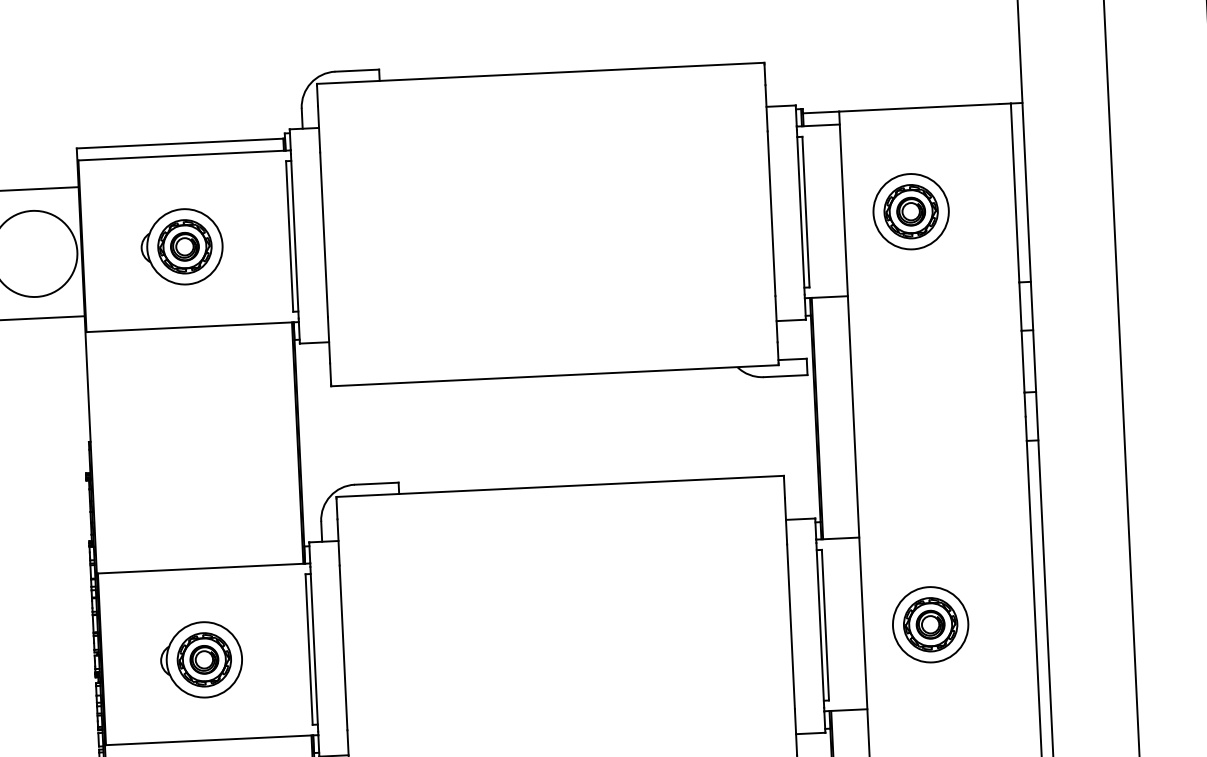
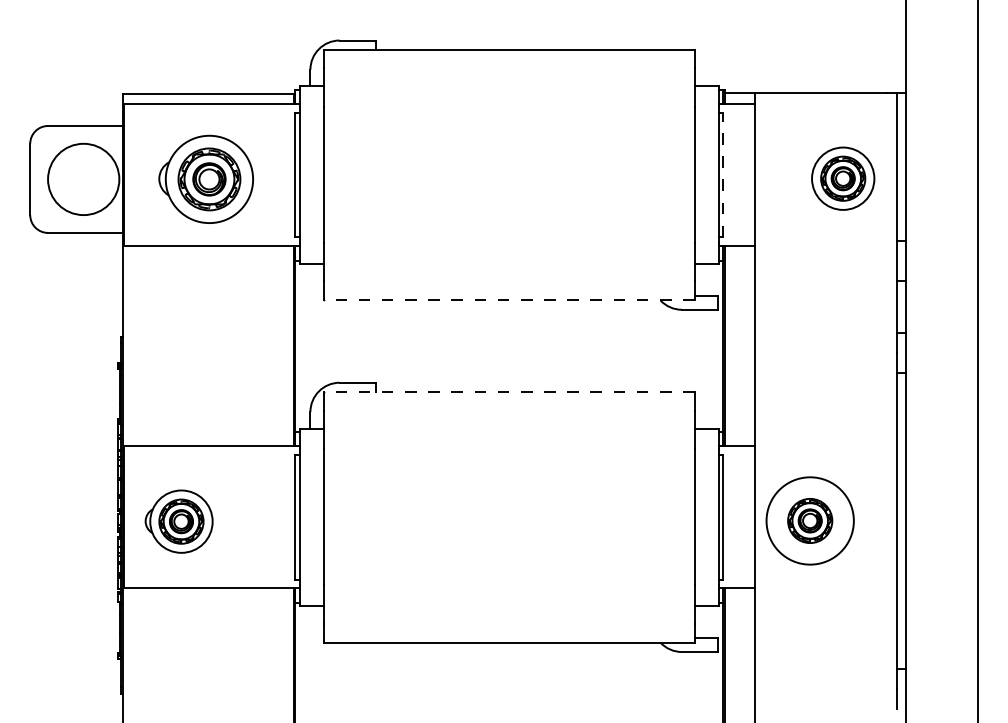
line: (806, 211) -> (723, 174), solid -> dashed
part: (911, 211) -> (843, 178), moved
part: (181, 247) -> (205, 179), size x1.4
line: (553, 375) -> (508, 300), solid -> dashed
line: (559, 486) -> (508, 392), solid -> dashed
circle: (930, 624) -> (810, 520), size x1.4
part: (200, 659) -> (178, 521), moved

